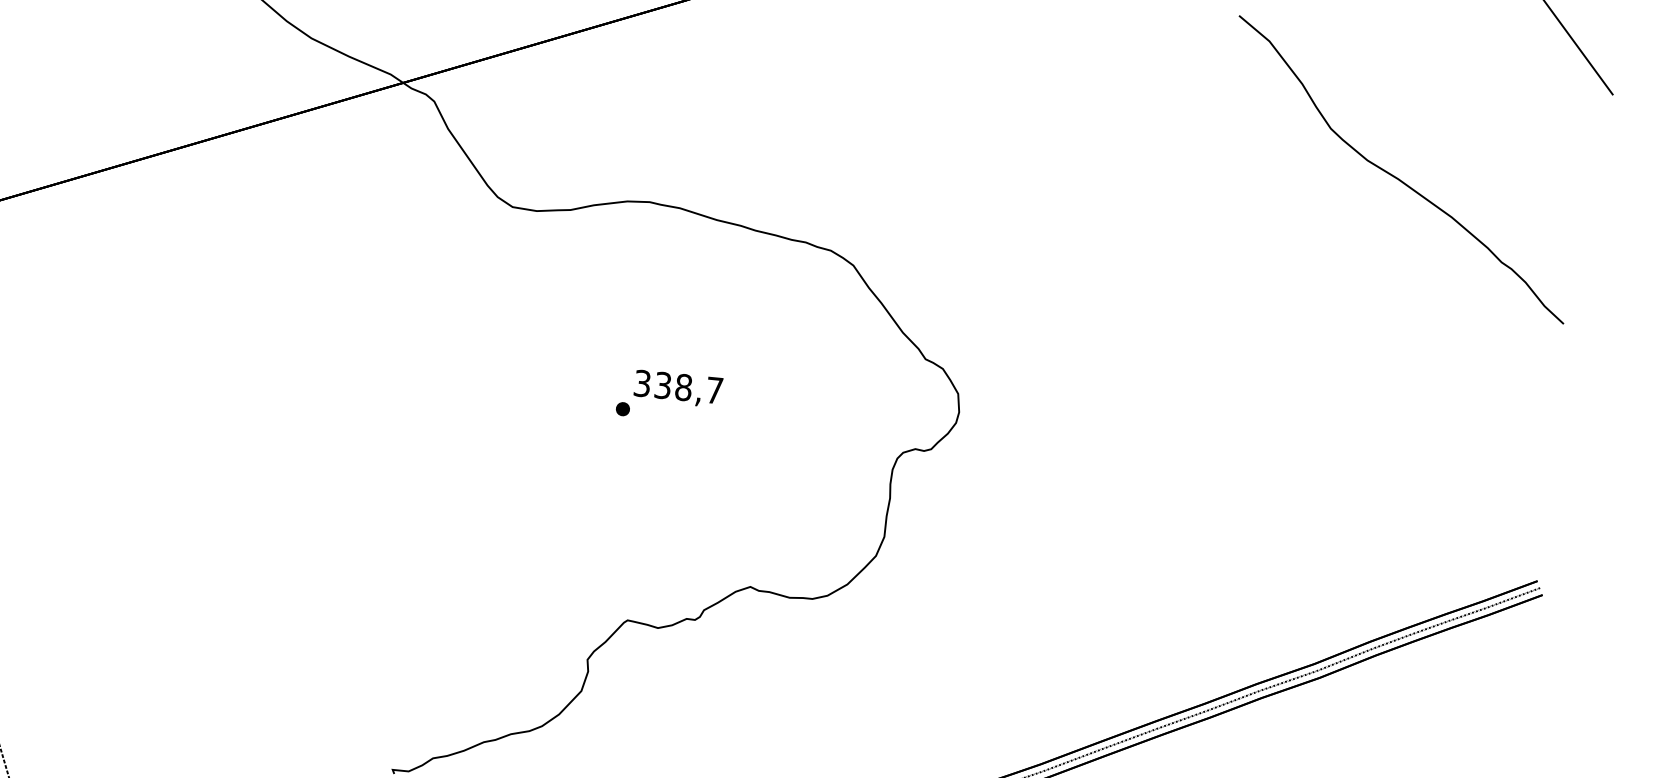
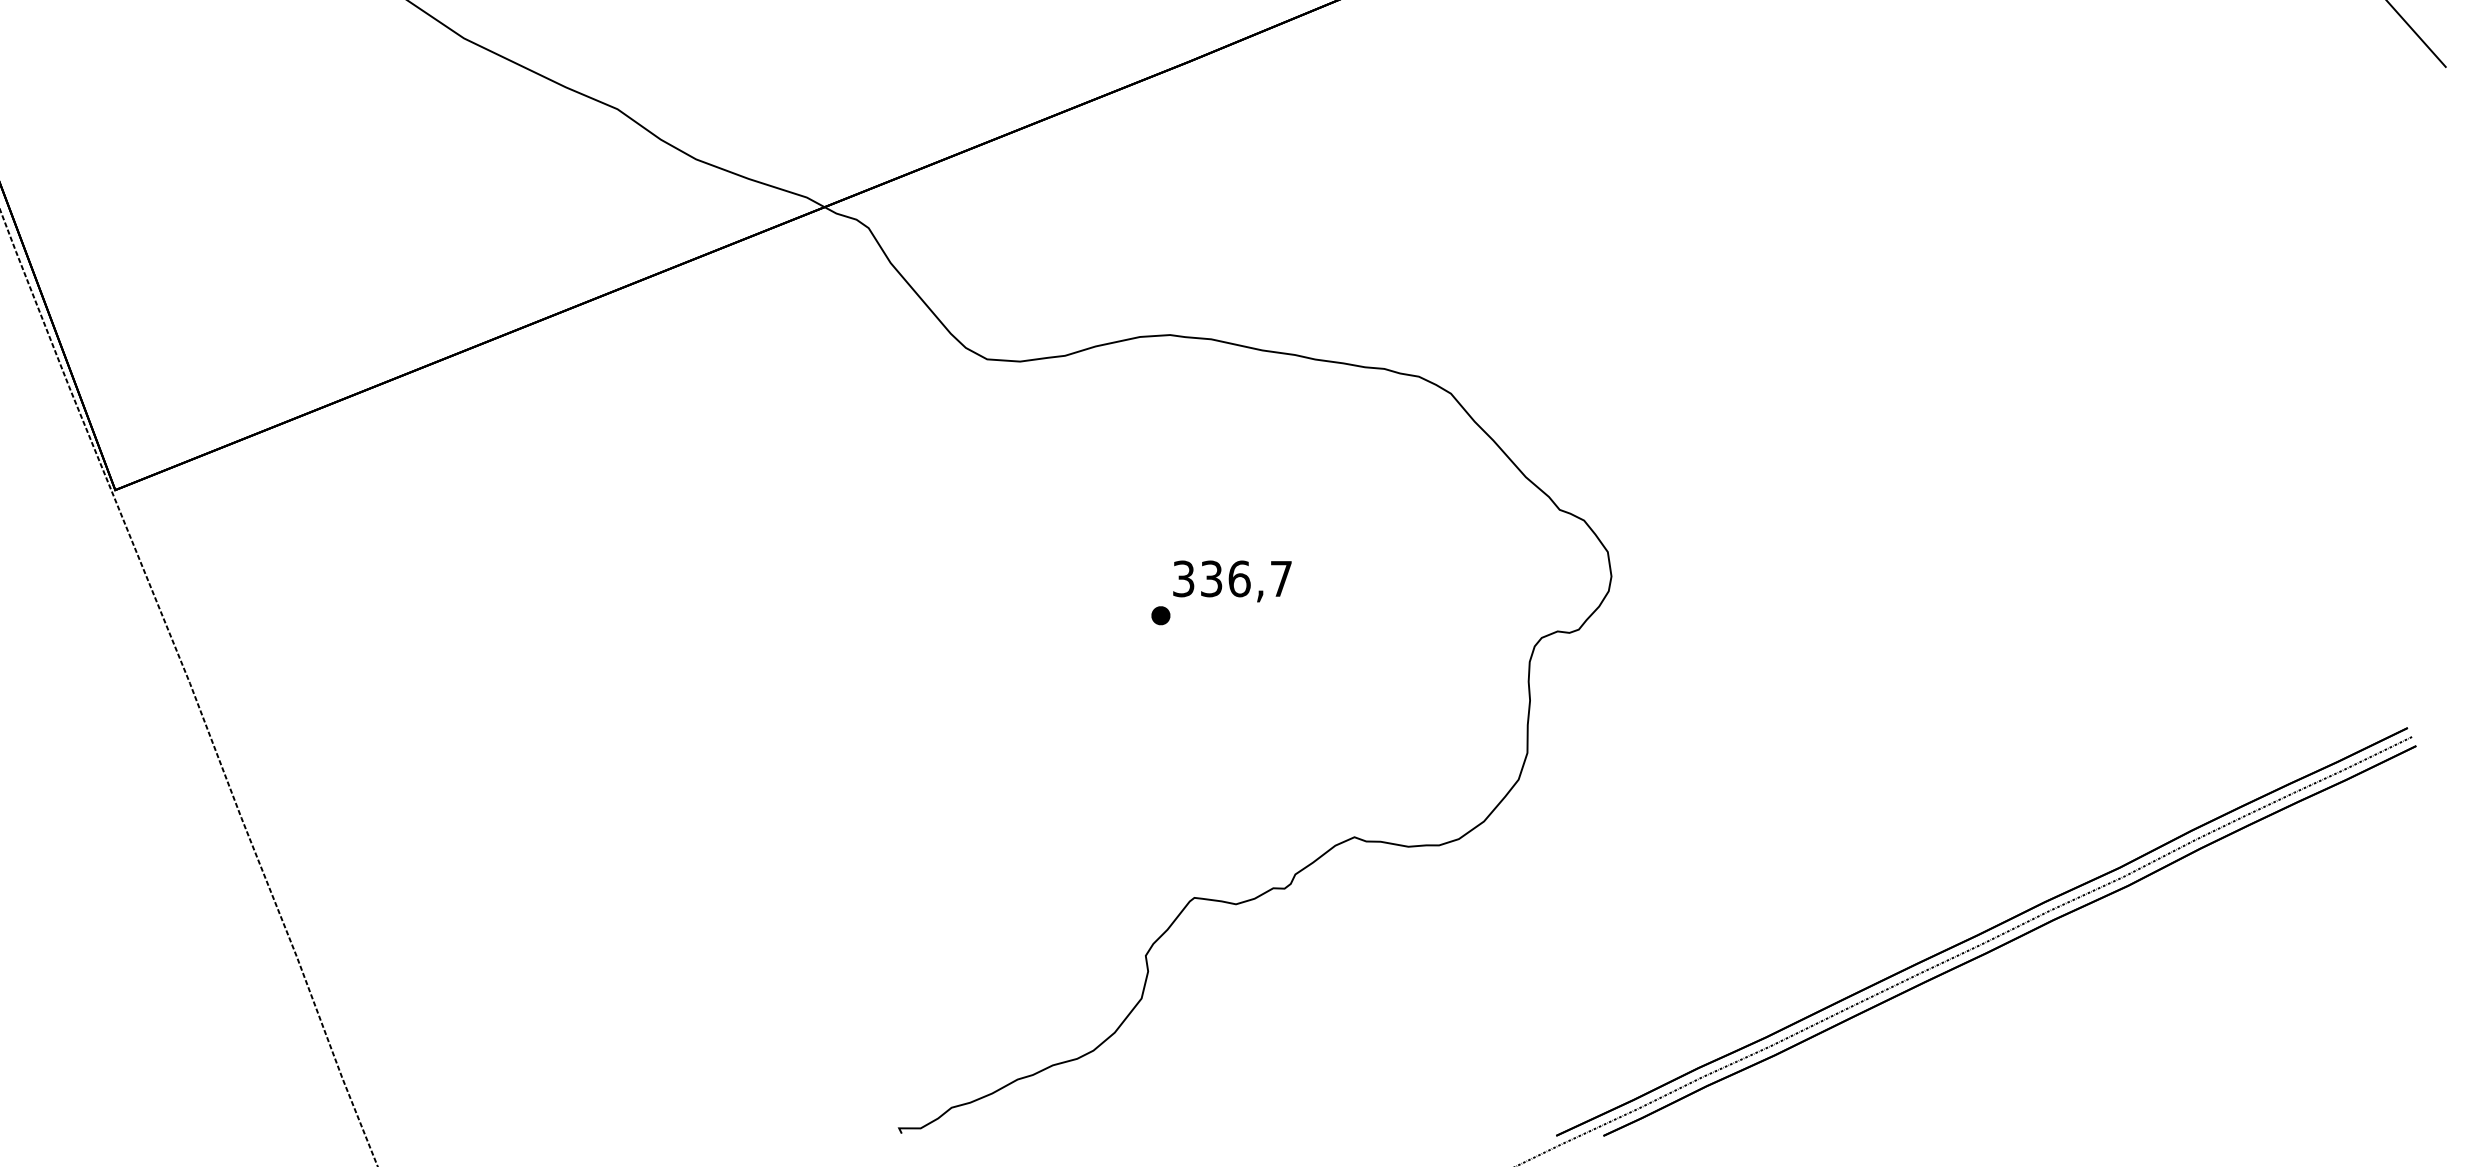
part: (1397, 177) -> (2167, 205), removed
text: (683, 387) -> (1239, 578), 338,7 -> 336,7

